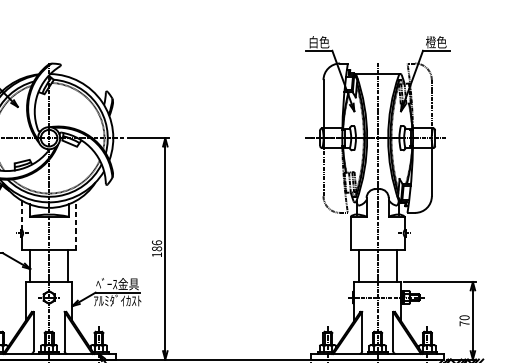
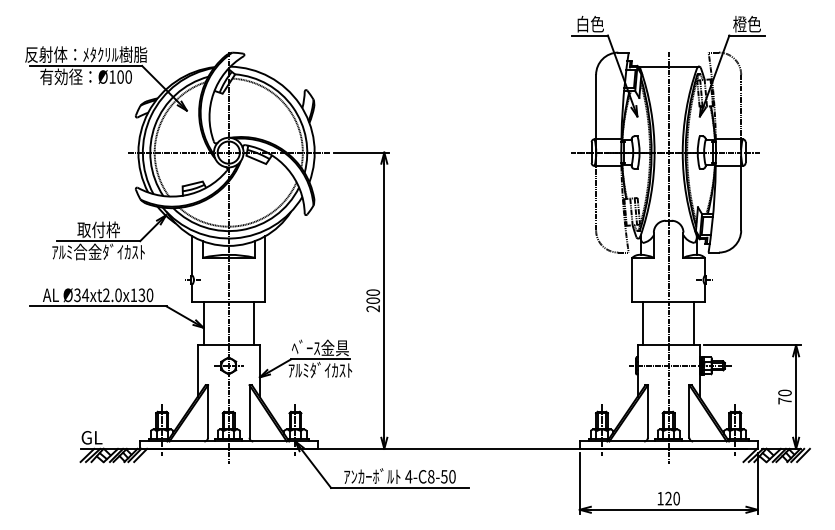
line: (22, 215) -> (192, 255), dashed -> solid
line: (76, 225) -> (265, 269), dashed -> solid
text: (156, 248) -> (372, 300), 186 -> 200

